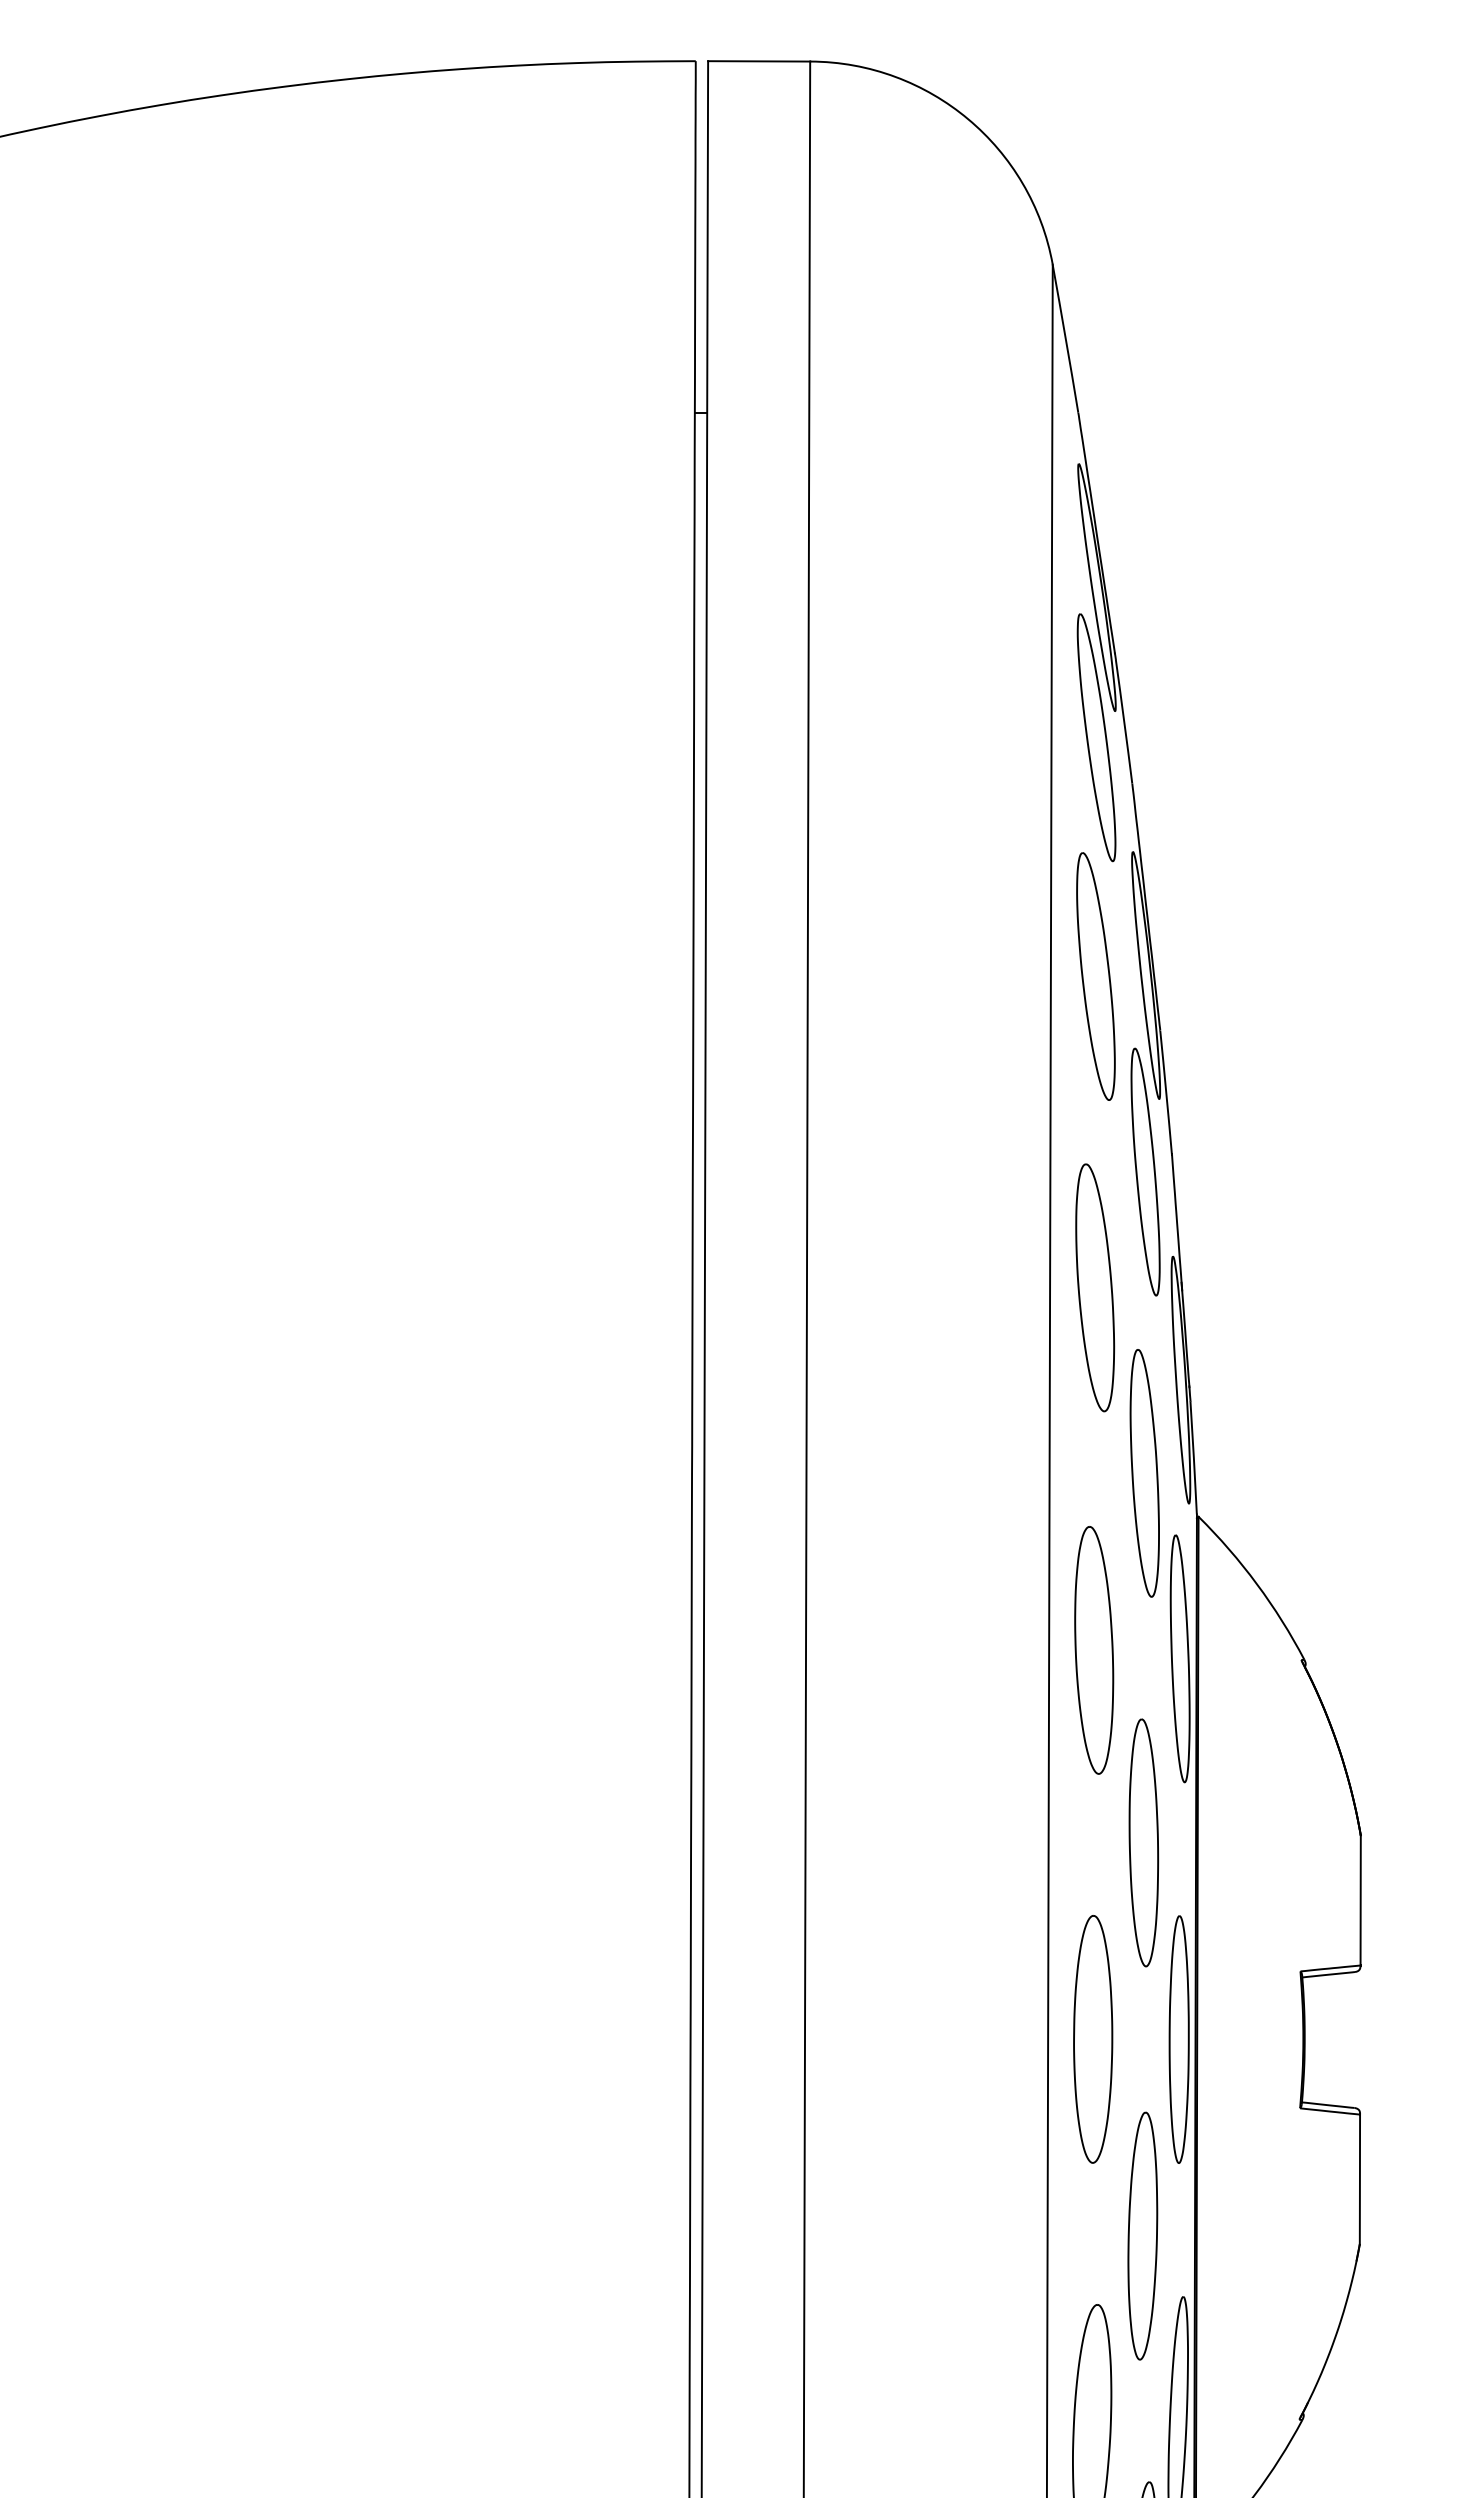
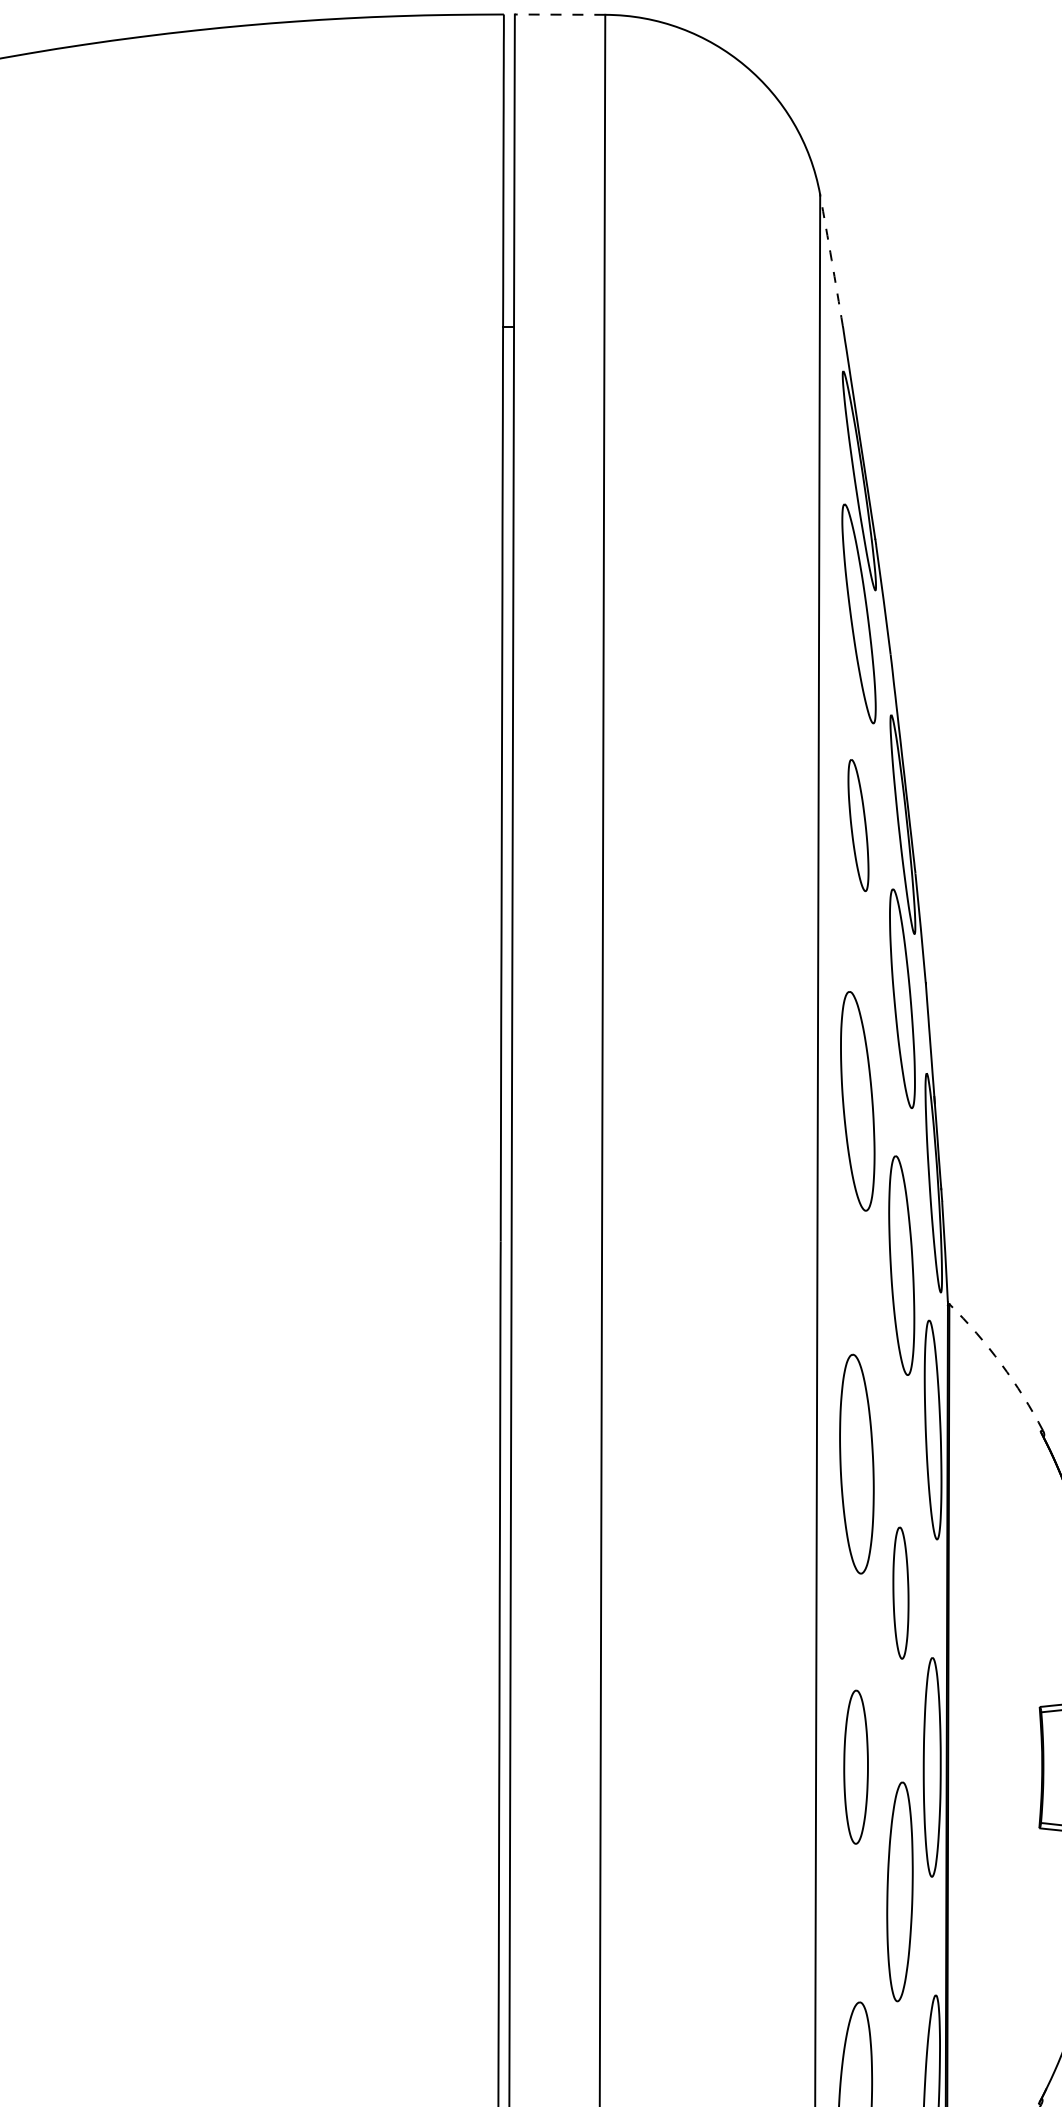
line: (758, 61) -> (559, 14), solid -> dashed
arc: (1065, 338) -> (831, 260), solid -> dashed
part: (1095, 976) -> (858, 825), size x0.6
arc: (1257, 1584) -> (1001, 1364), solid -> dashed
part: (1094, 1650) -> (857, 1464), moved
part: (1143, 1842) -> (900, 1592), size x0.6
part: (1093, 2039) -> (856, 1767), size x0.7
part: (1142, 2235) -> (899, 1891), moved

